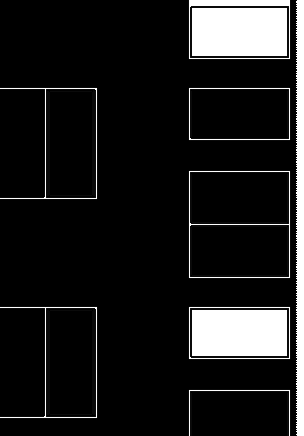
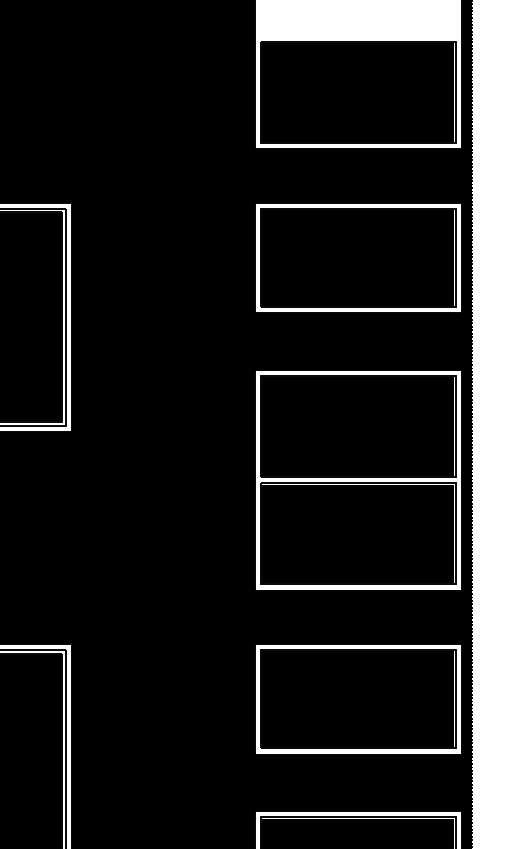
fill: (239, 31) -> (358, 91), added
fill: (239, 332) -> (358, 698), added

